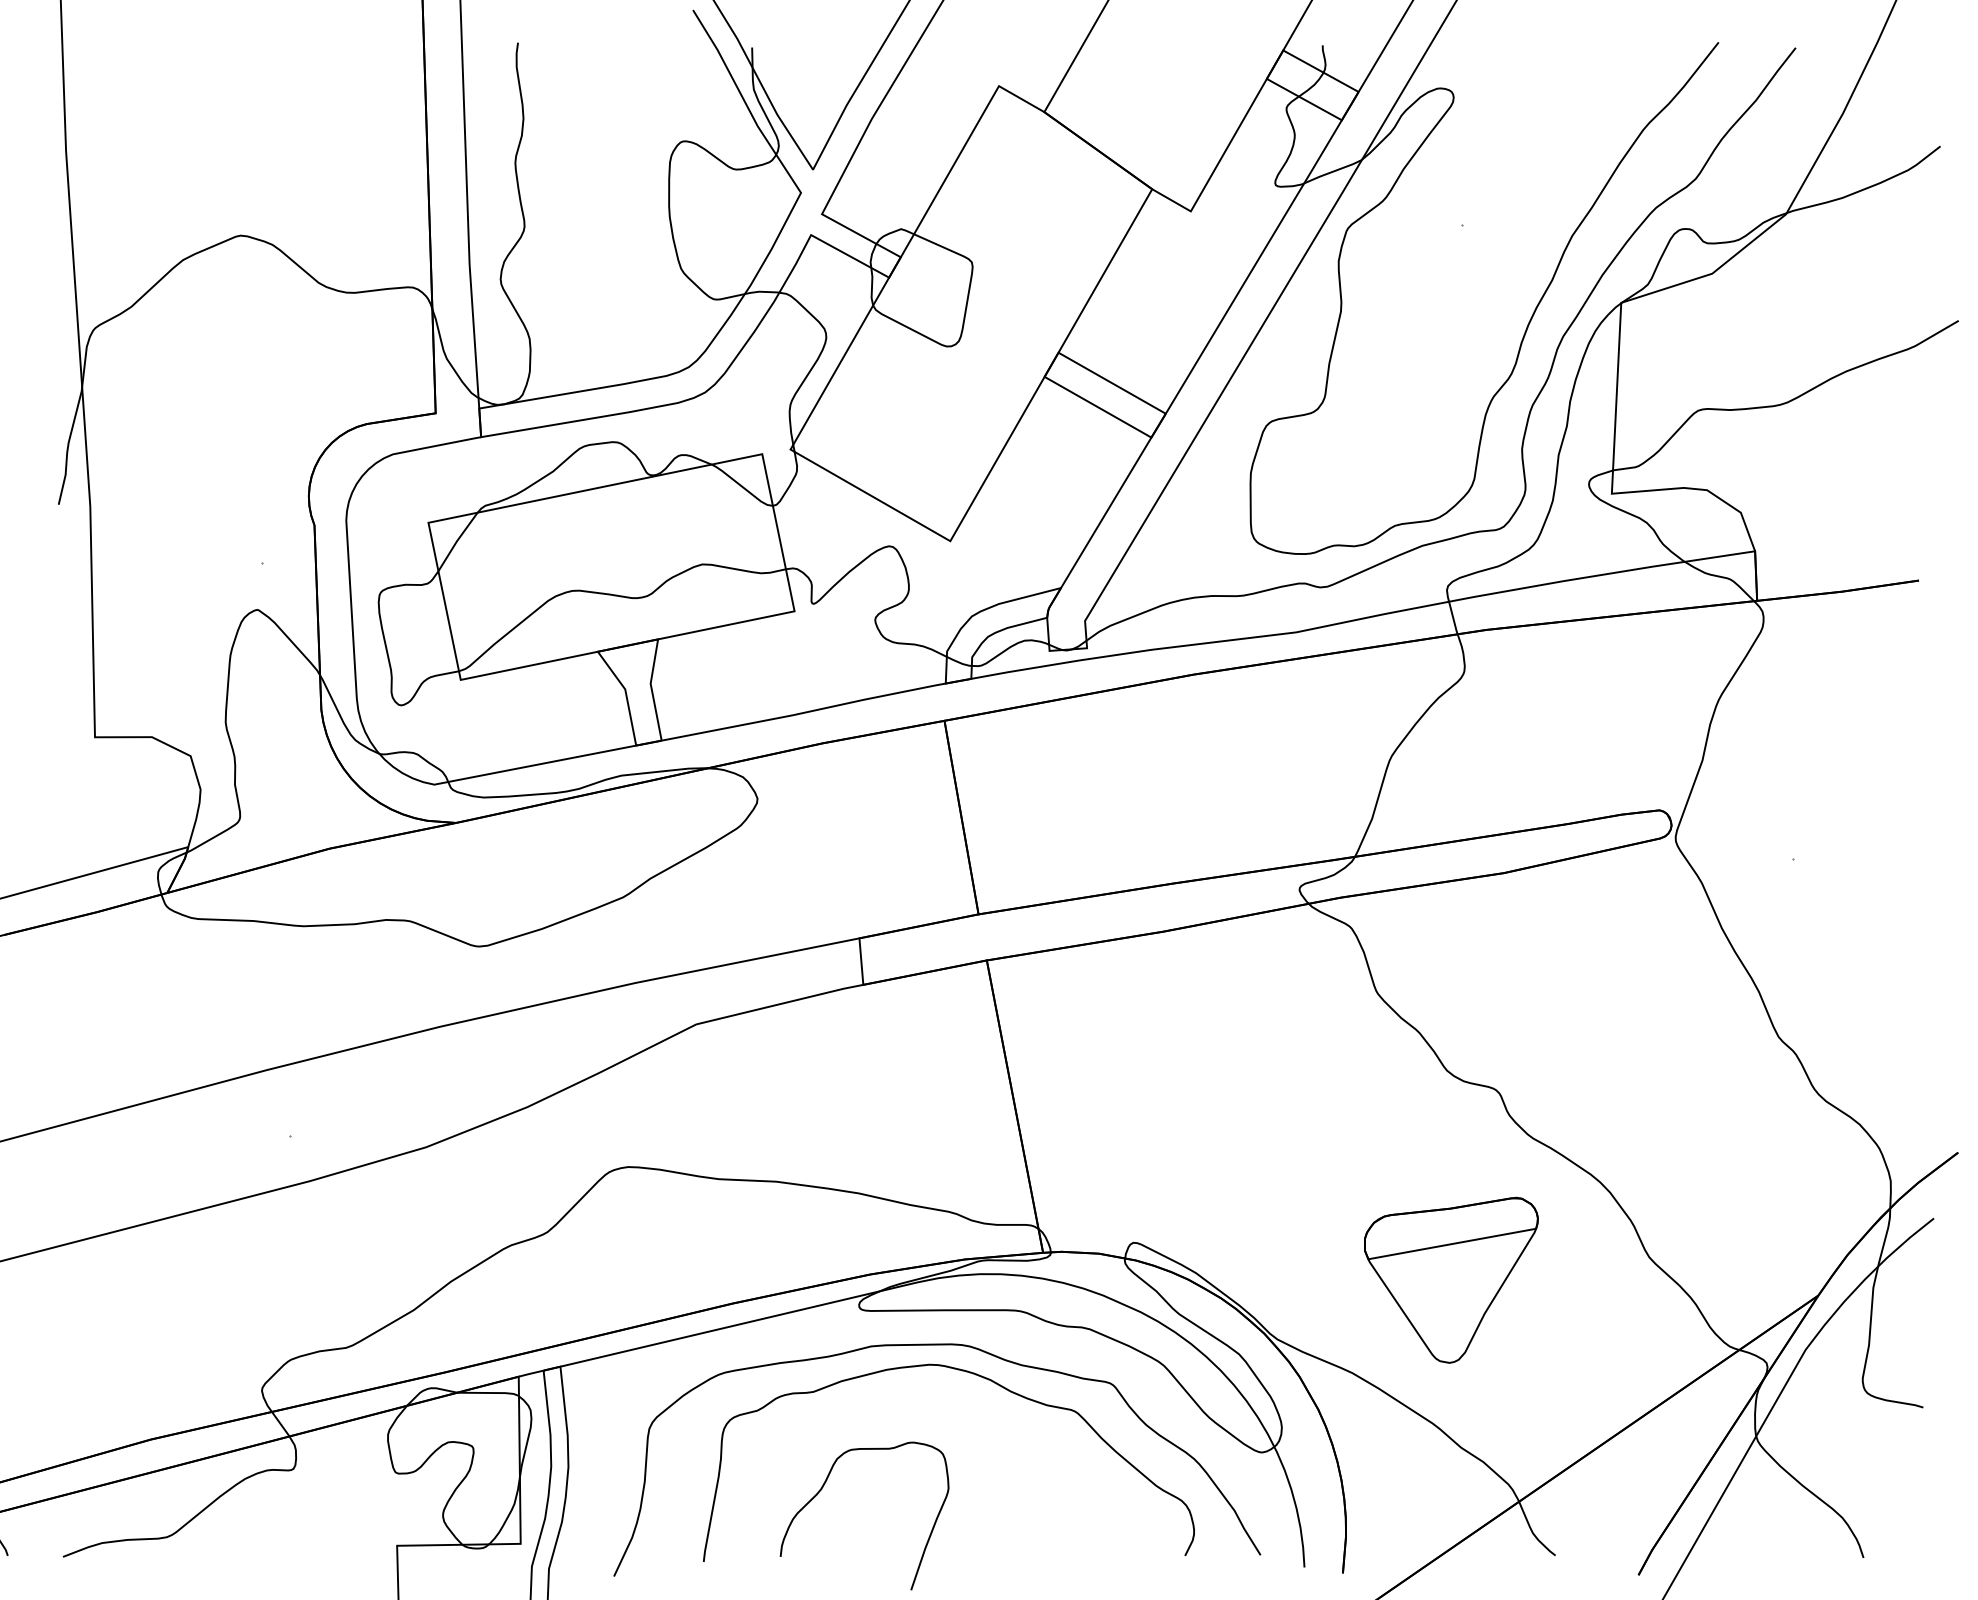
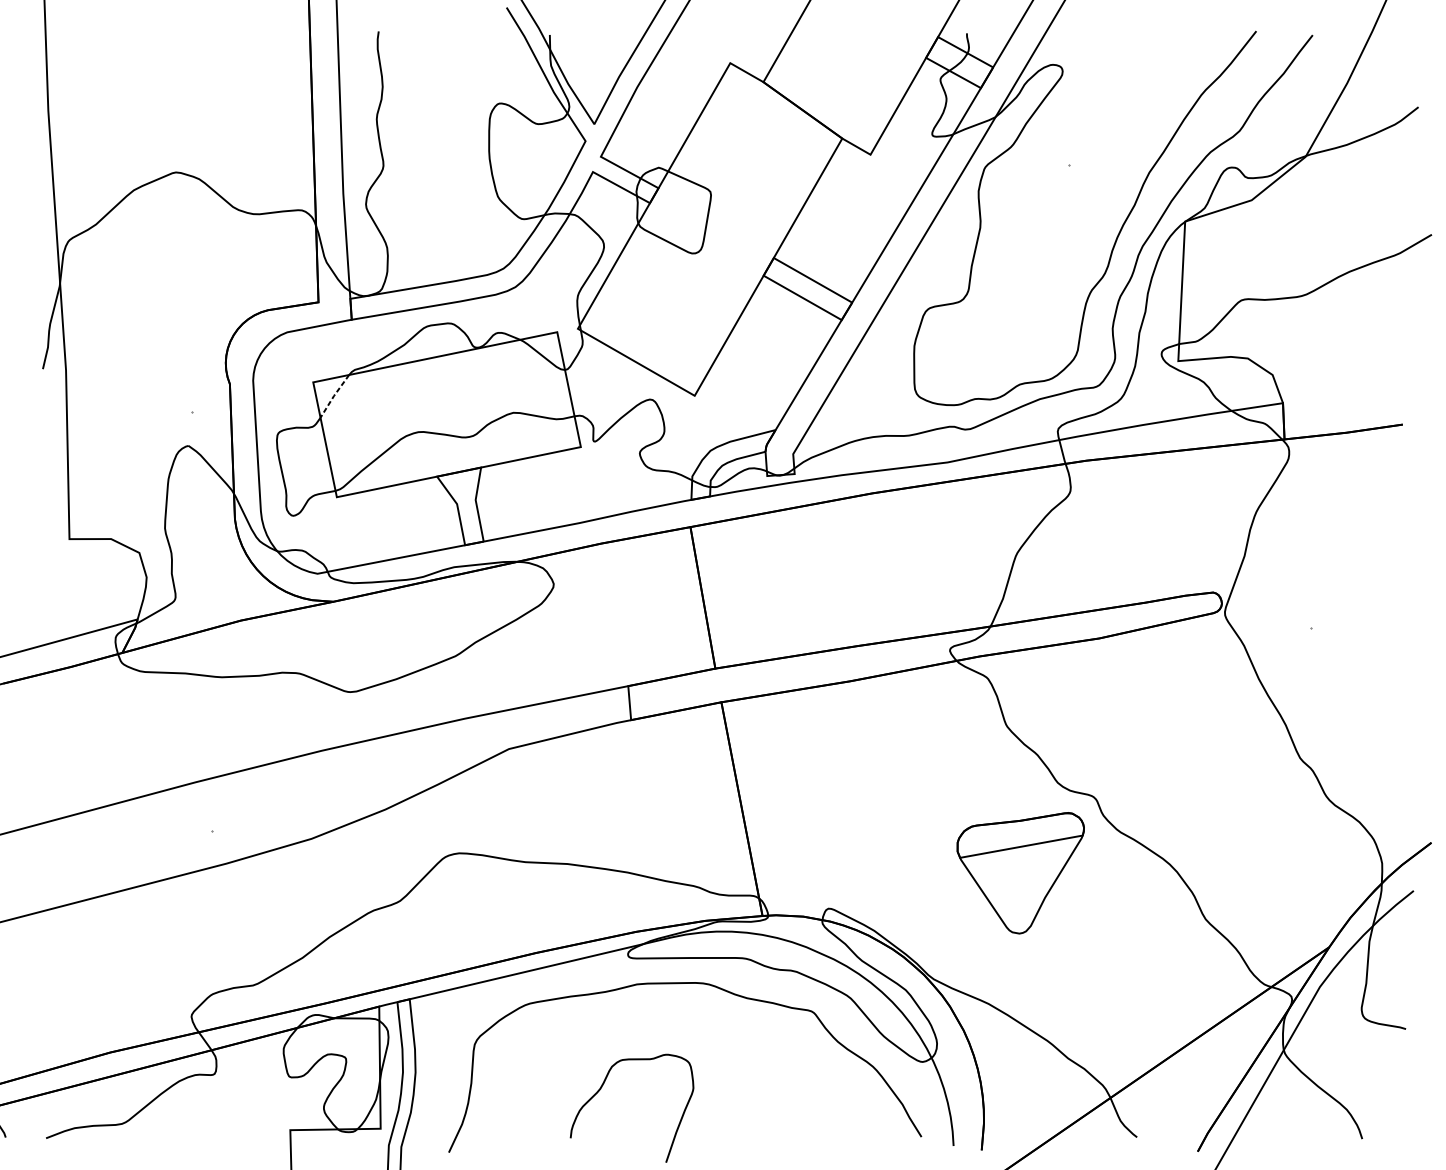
line: (457, 541) -> (334, 396), solid -> dashed
part: (1451, 1279) -> (1020, 872), moved
curve: (980, 1377) -> (716, 1007), removed

